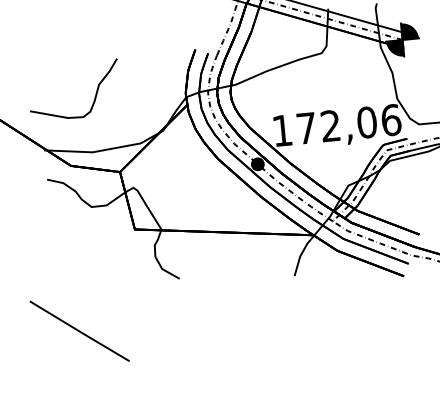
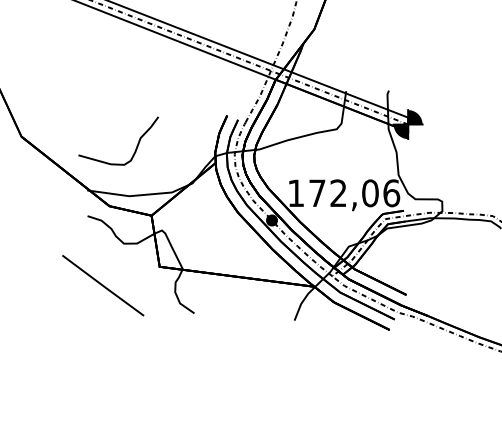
line: (80, 331) -> (103, 285), moved

